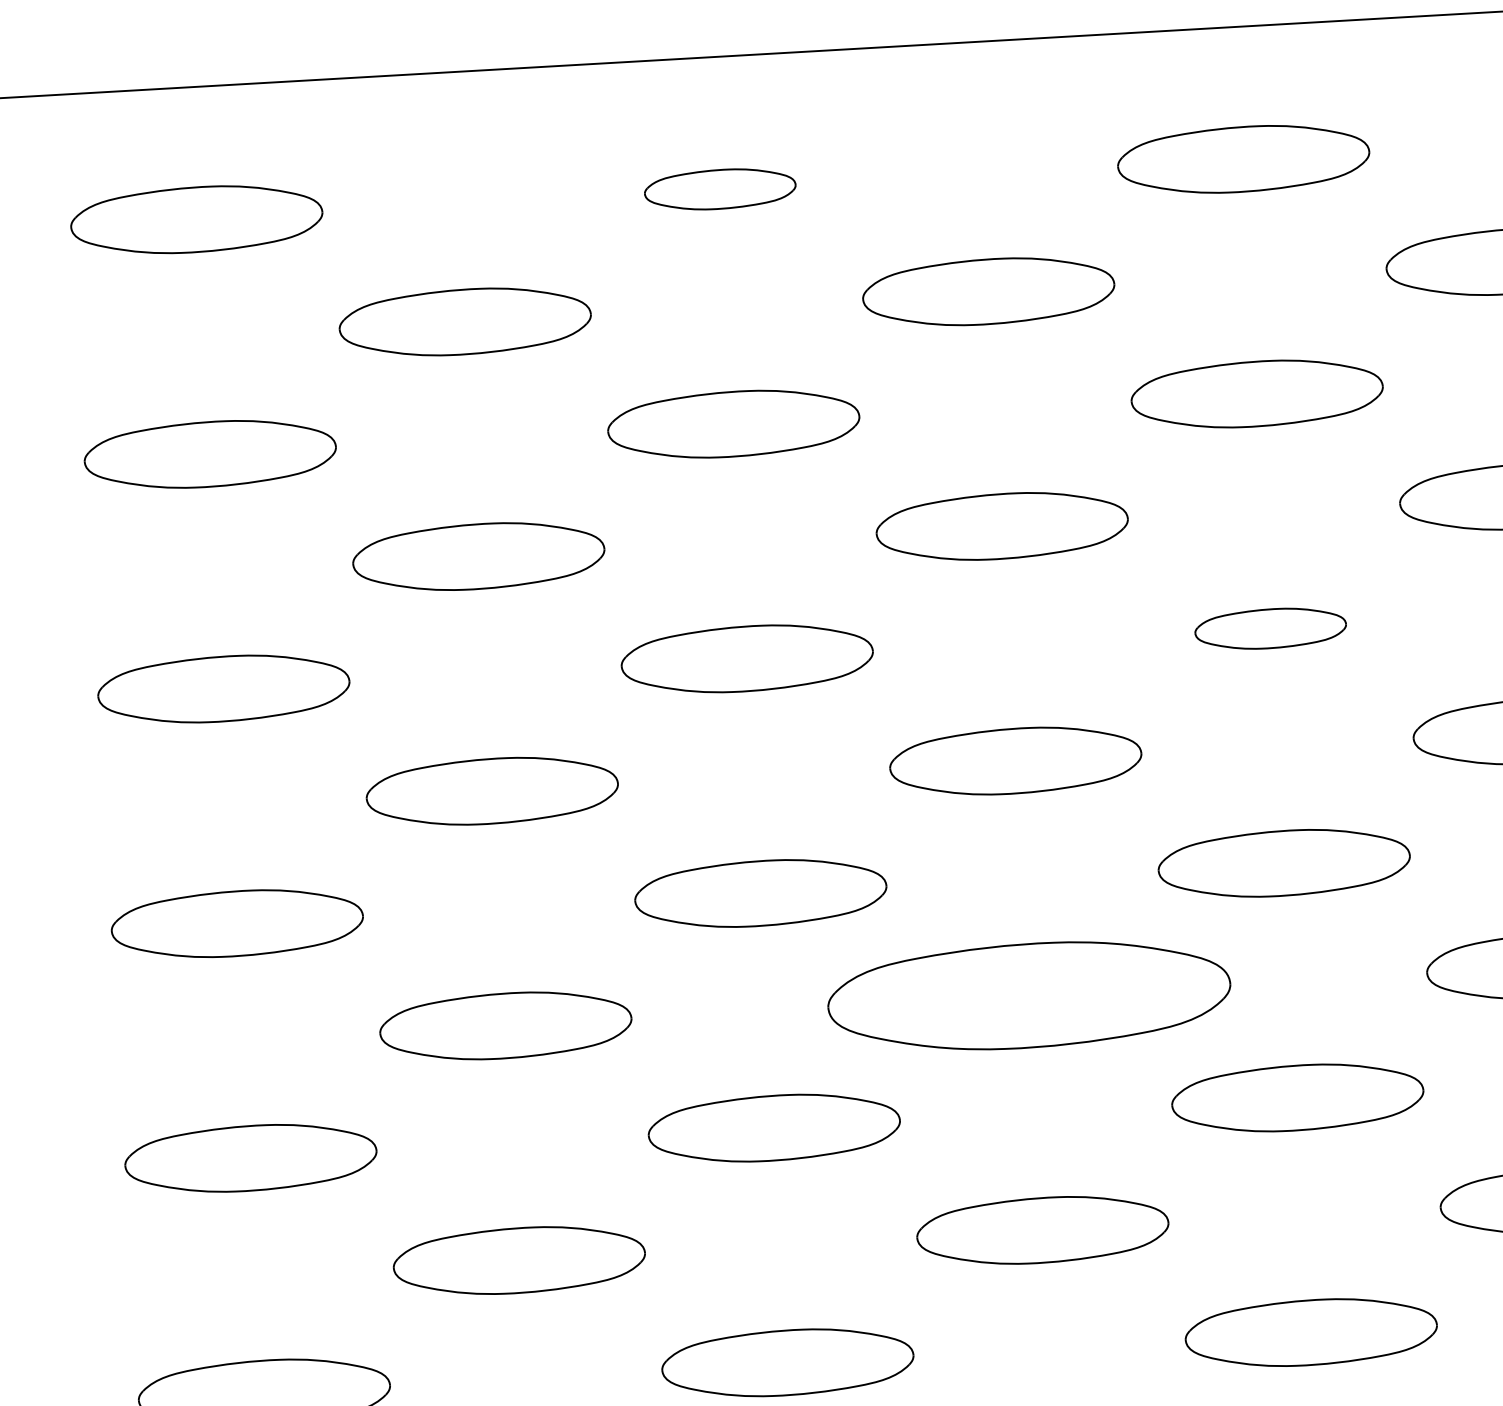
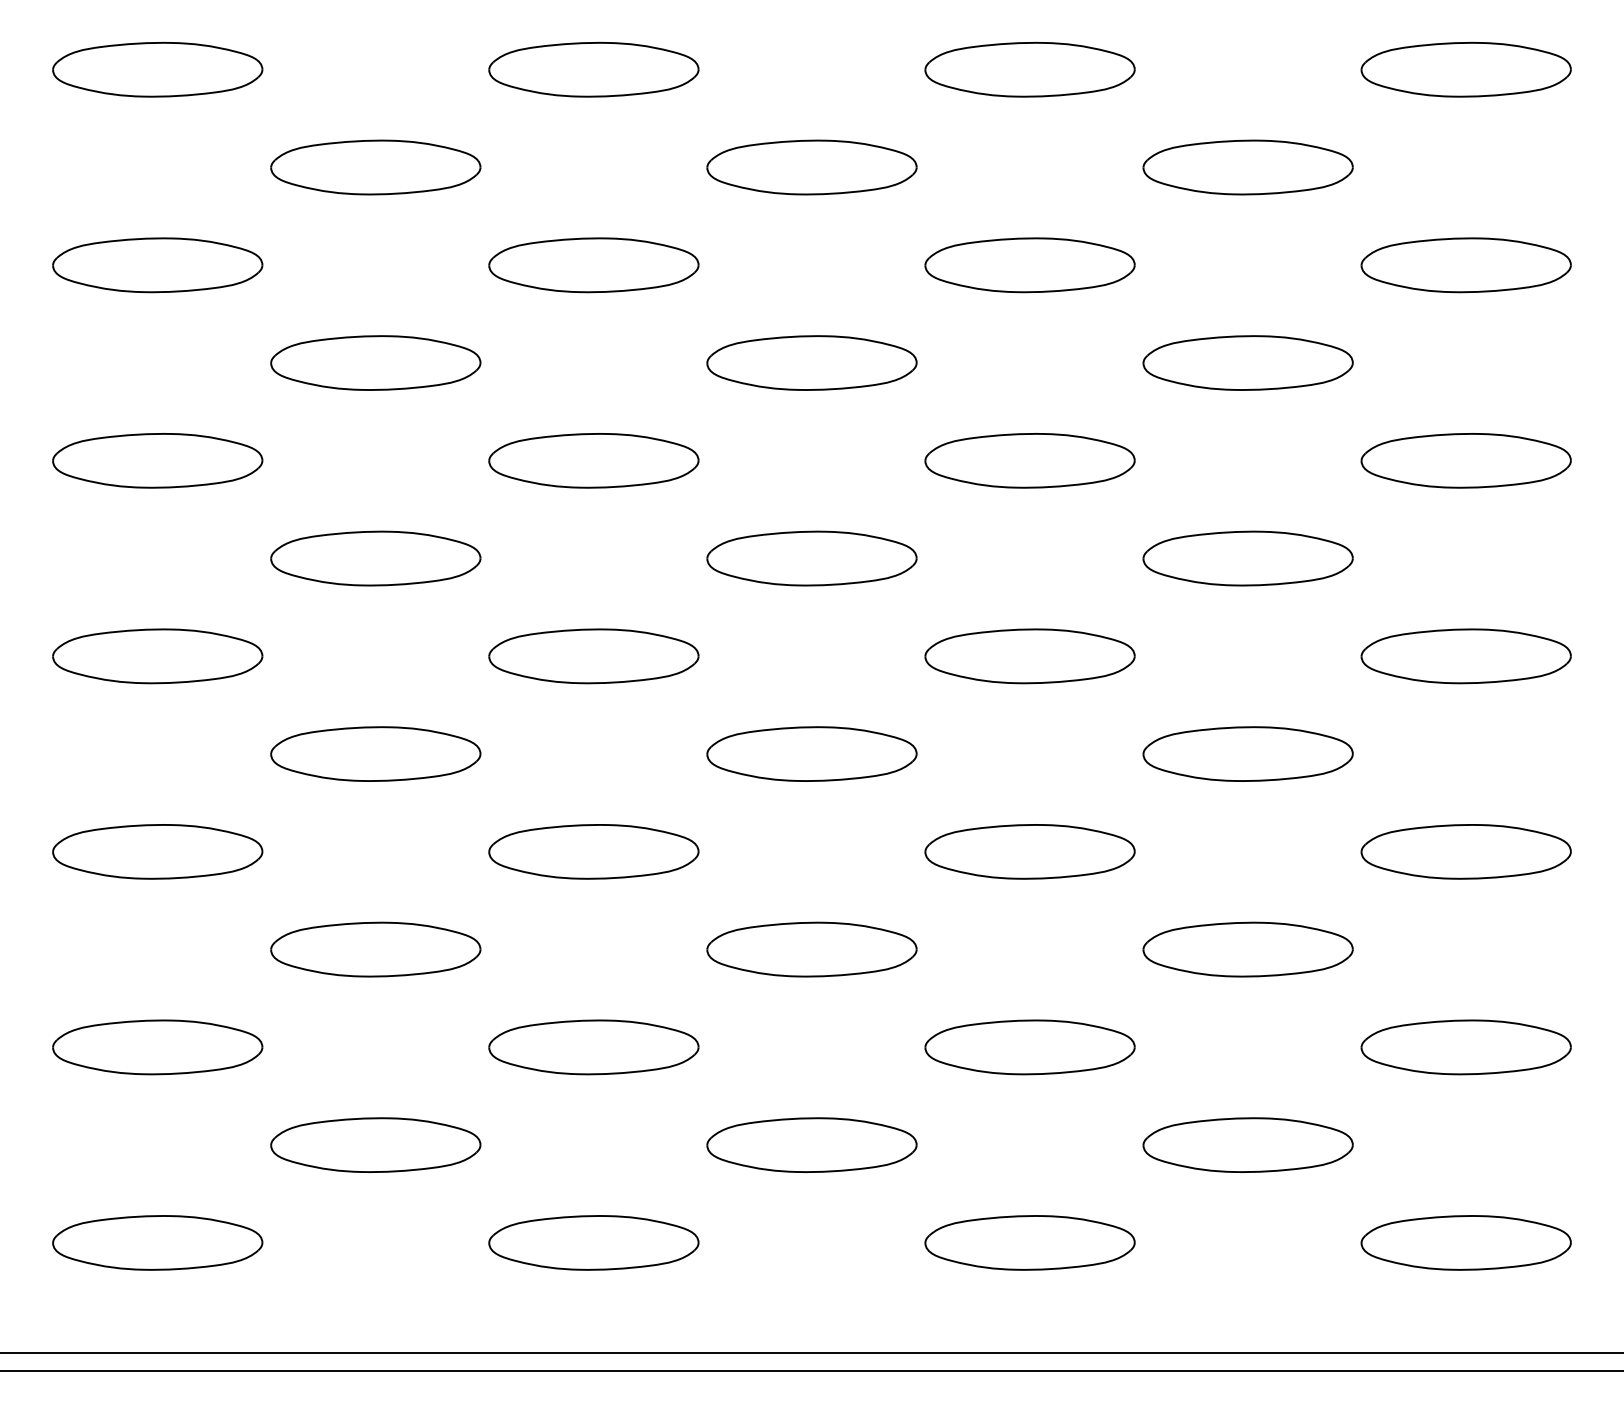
part: (719, 189) -> (593, 69), size x1.67
part: (1270, 628) -> (1029, 460), size x1.67
part: (1028, 995) -> (811, 753), size x0.62

